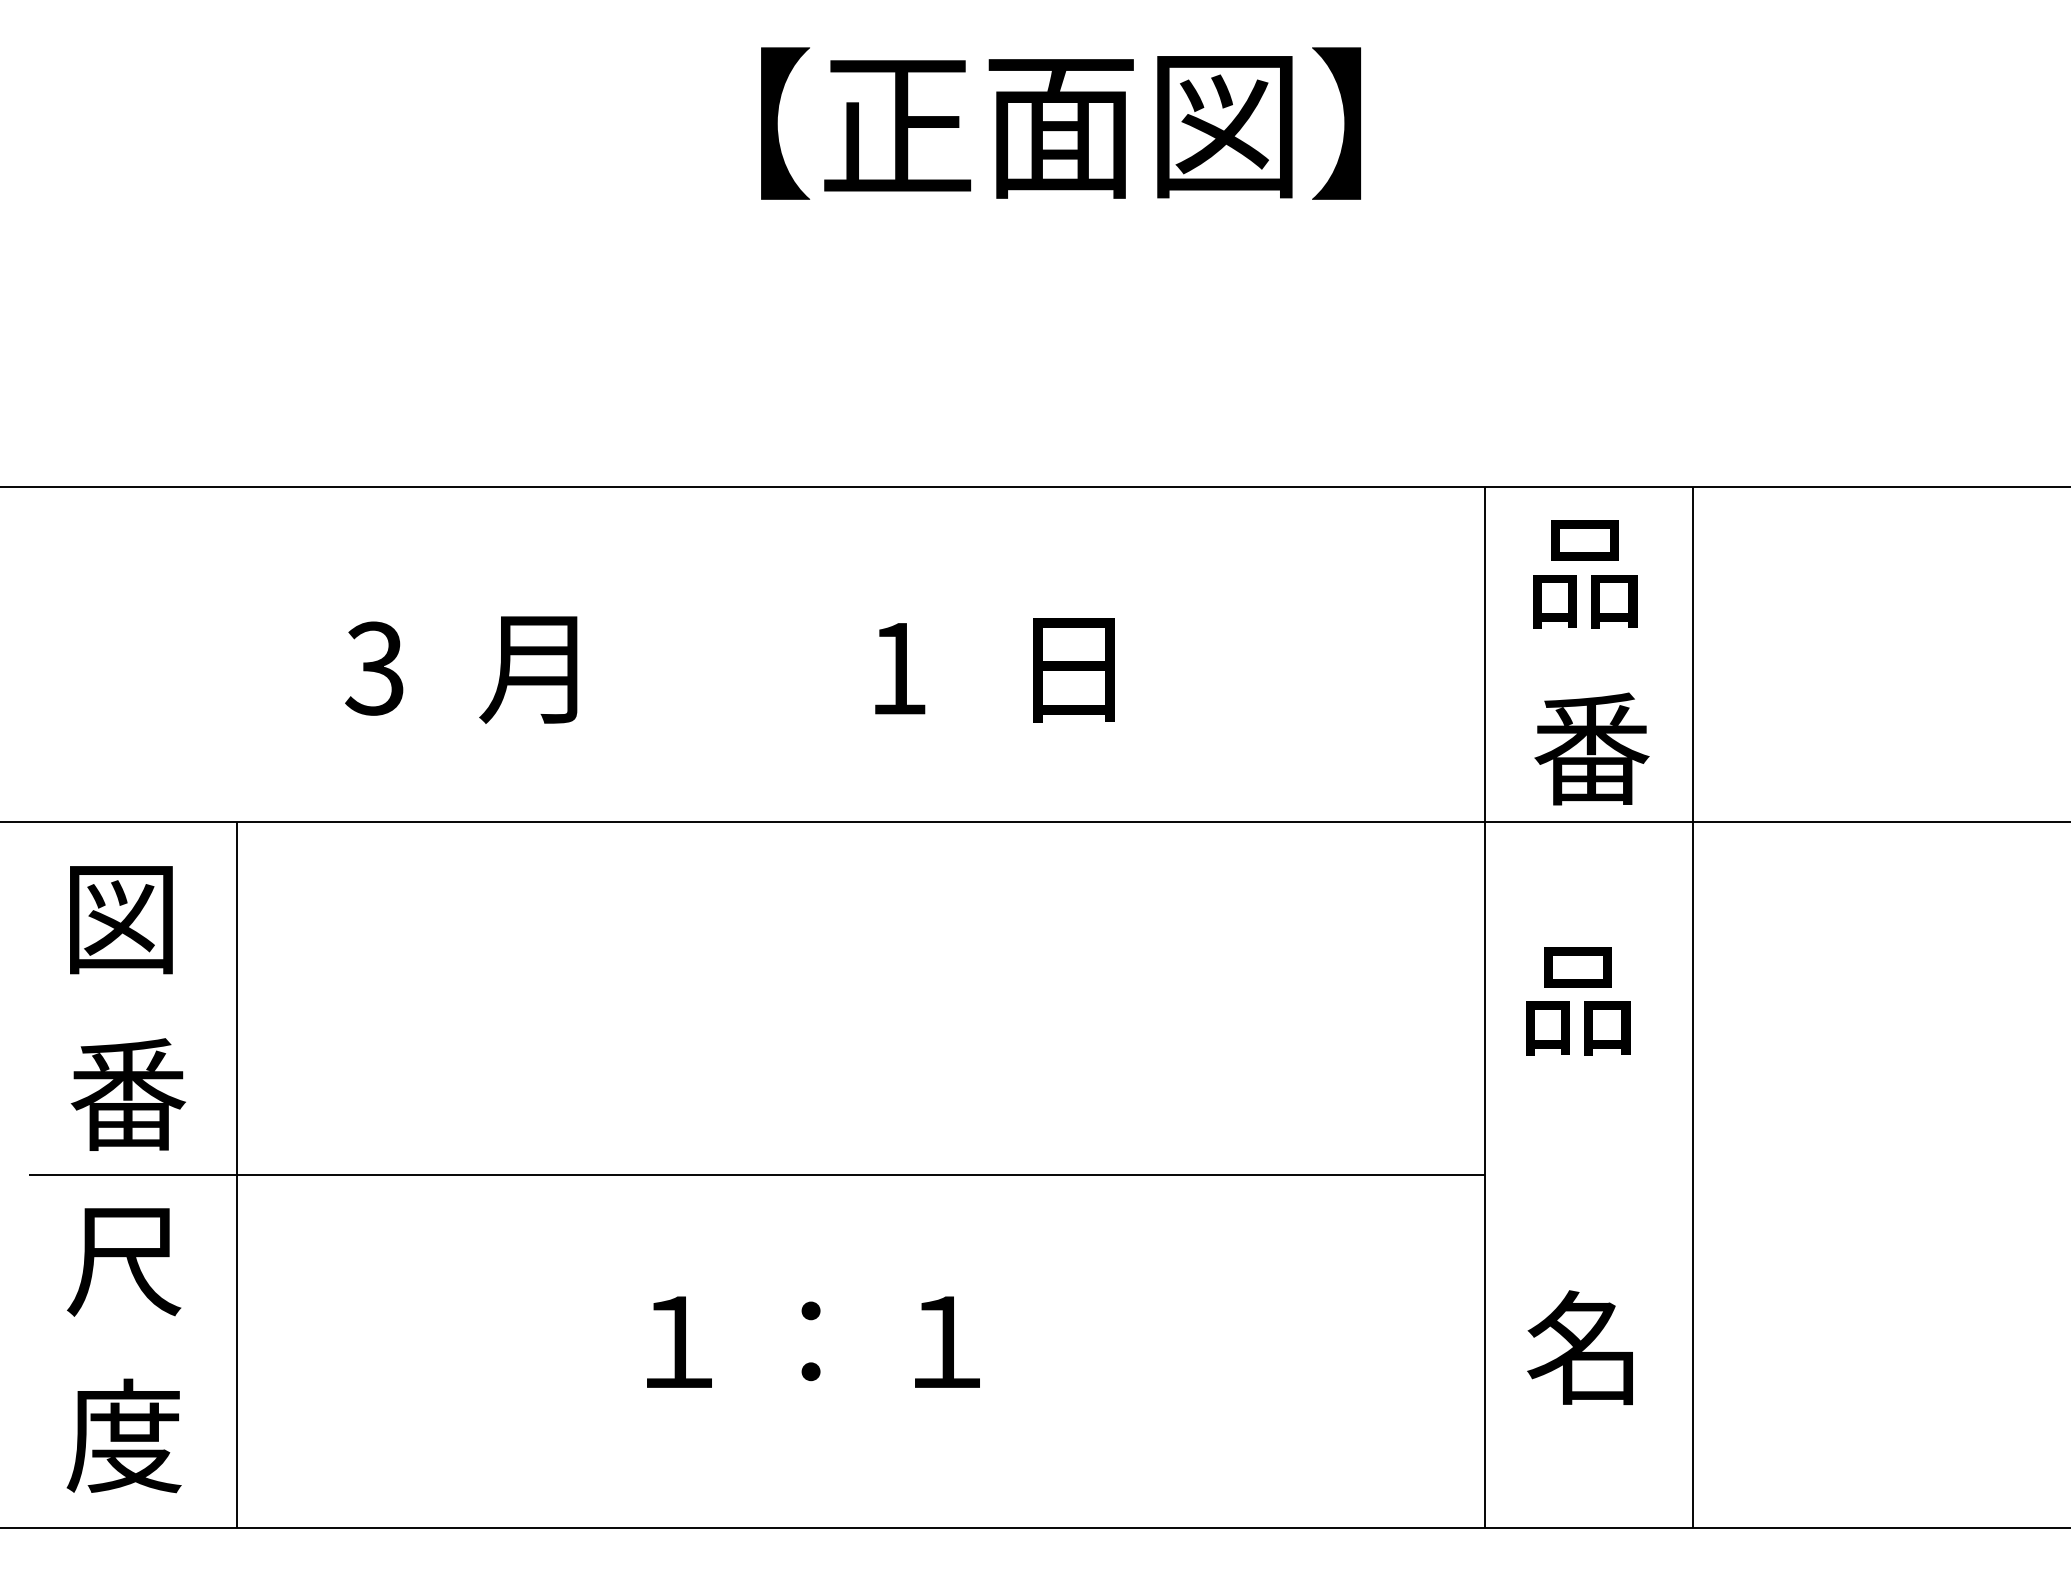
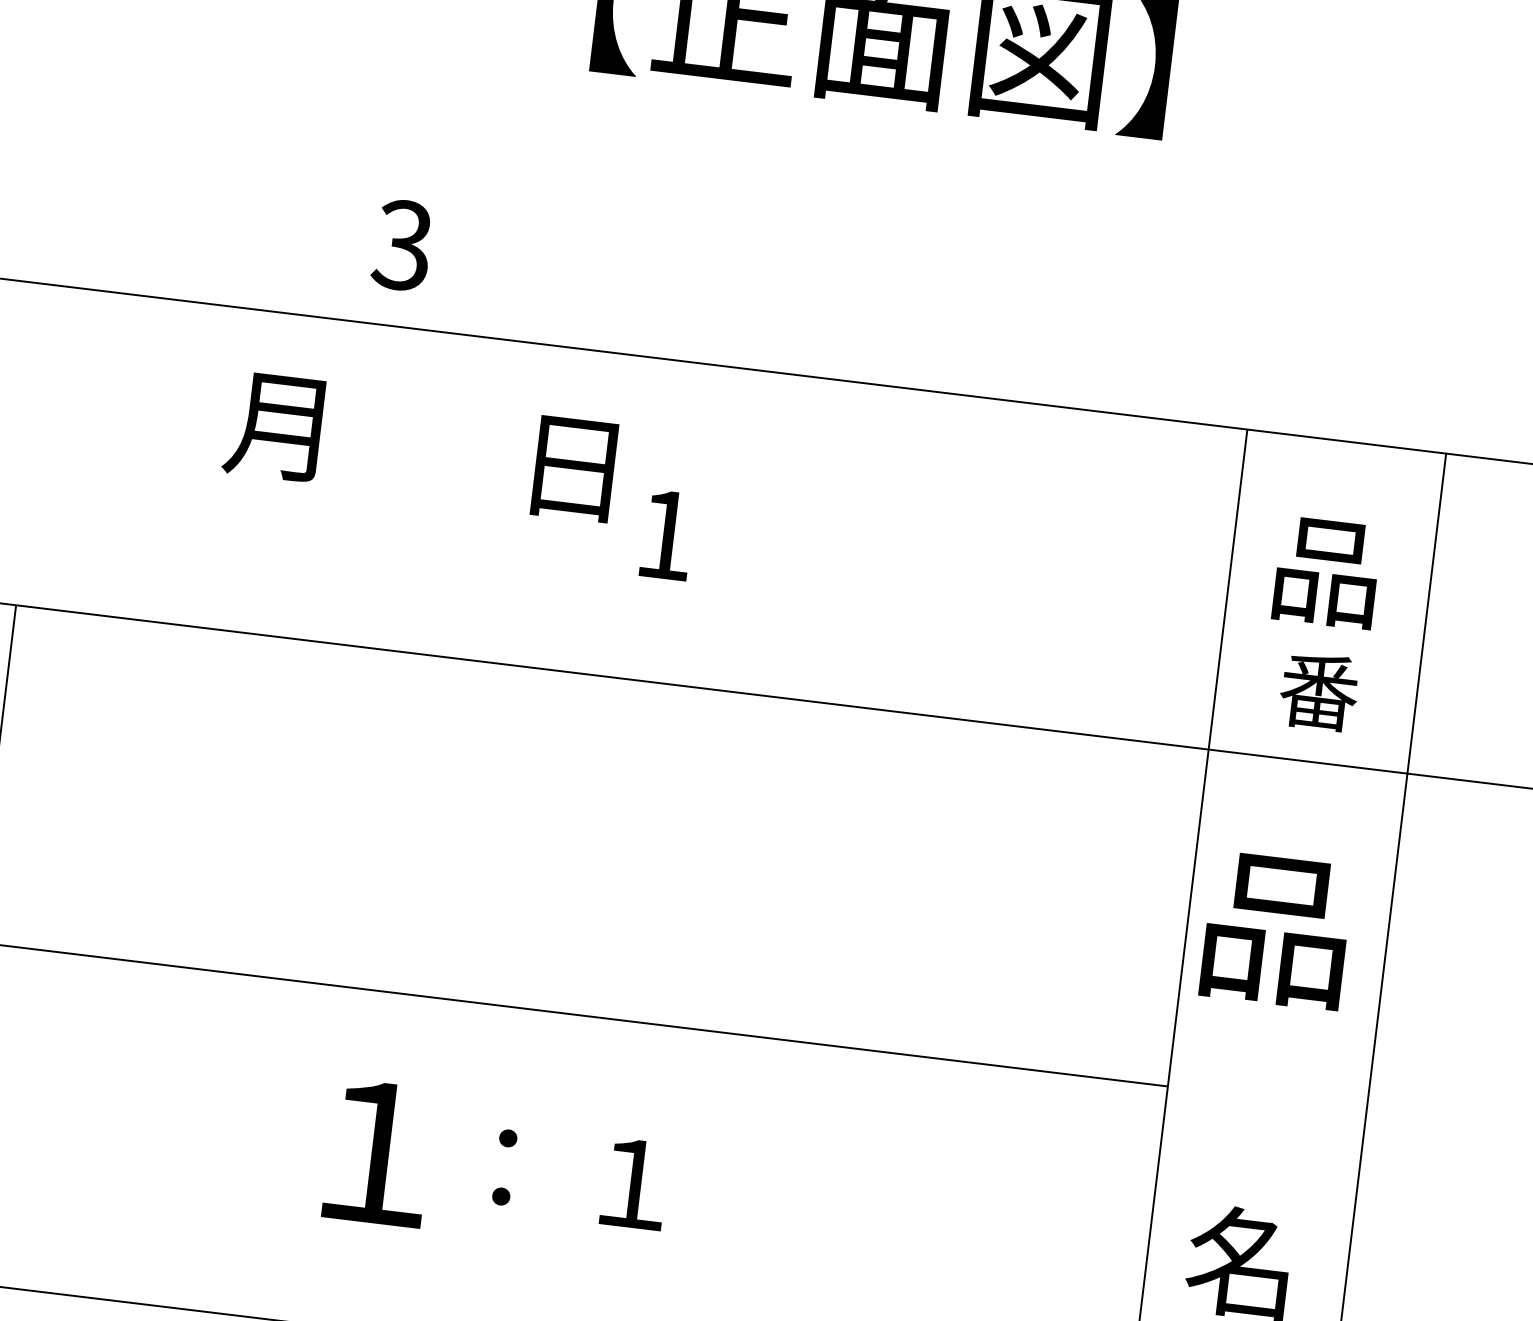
part: (1591, 575) -> (1332, 574), moved
text: (374, 668) -> (402, 245), moved
text: (528, 669) -> (274, 426), moved
text: (1073, 670) -> (574, 469), moved
part: (1591, 748) -> (1318, 691), size x0.7
part: (1578, 1001) -> (1277, 931), size x1.4
part: (679, 1341) -> (379, 1152), size x1.6

